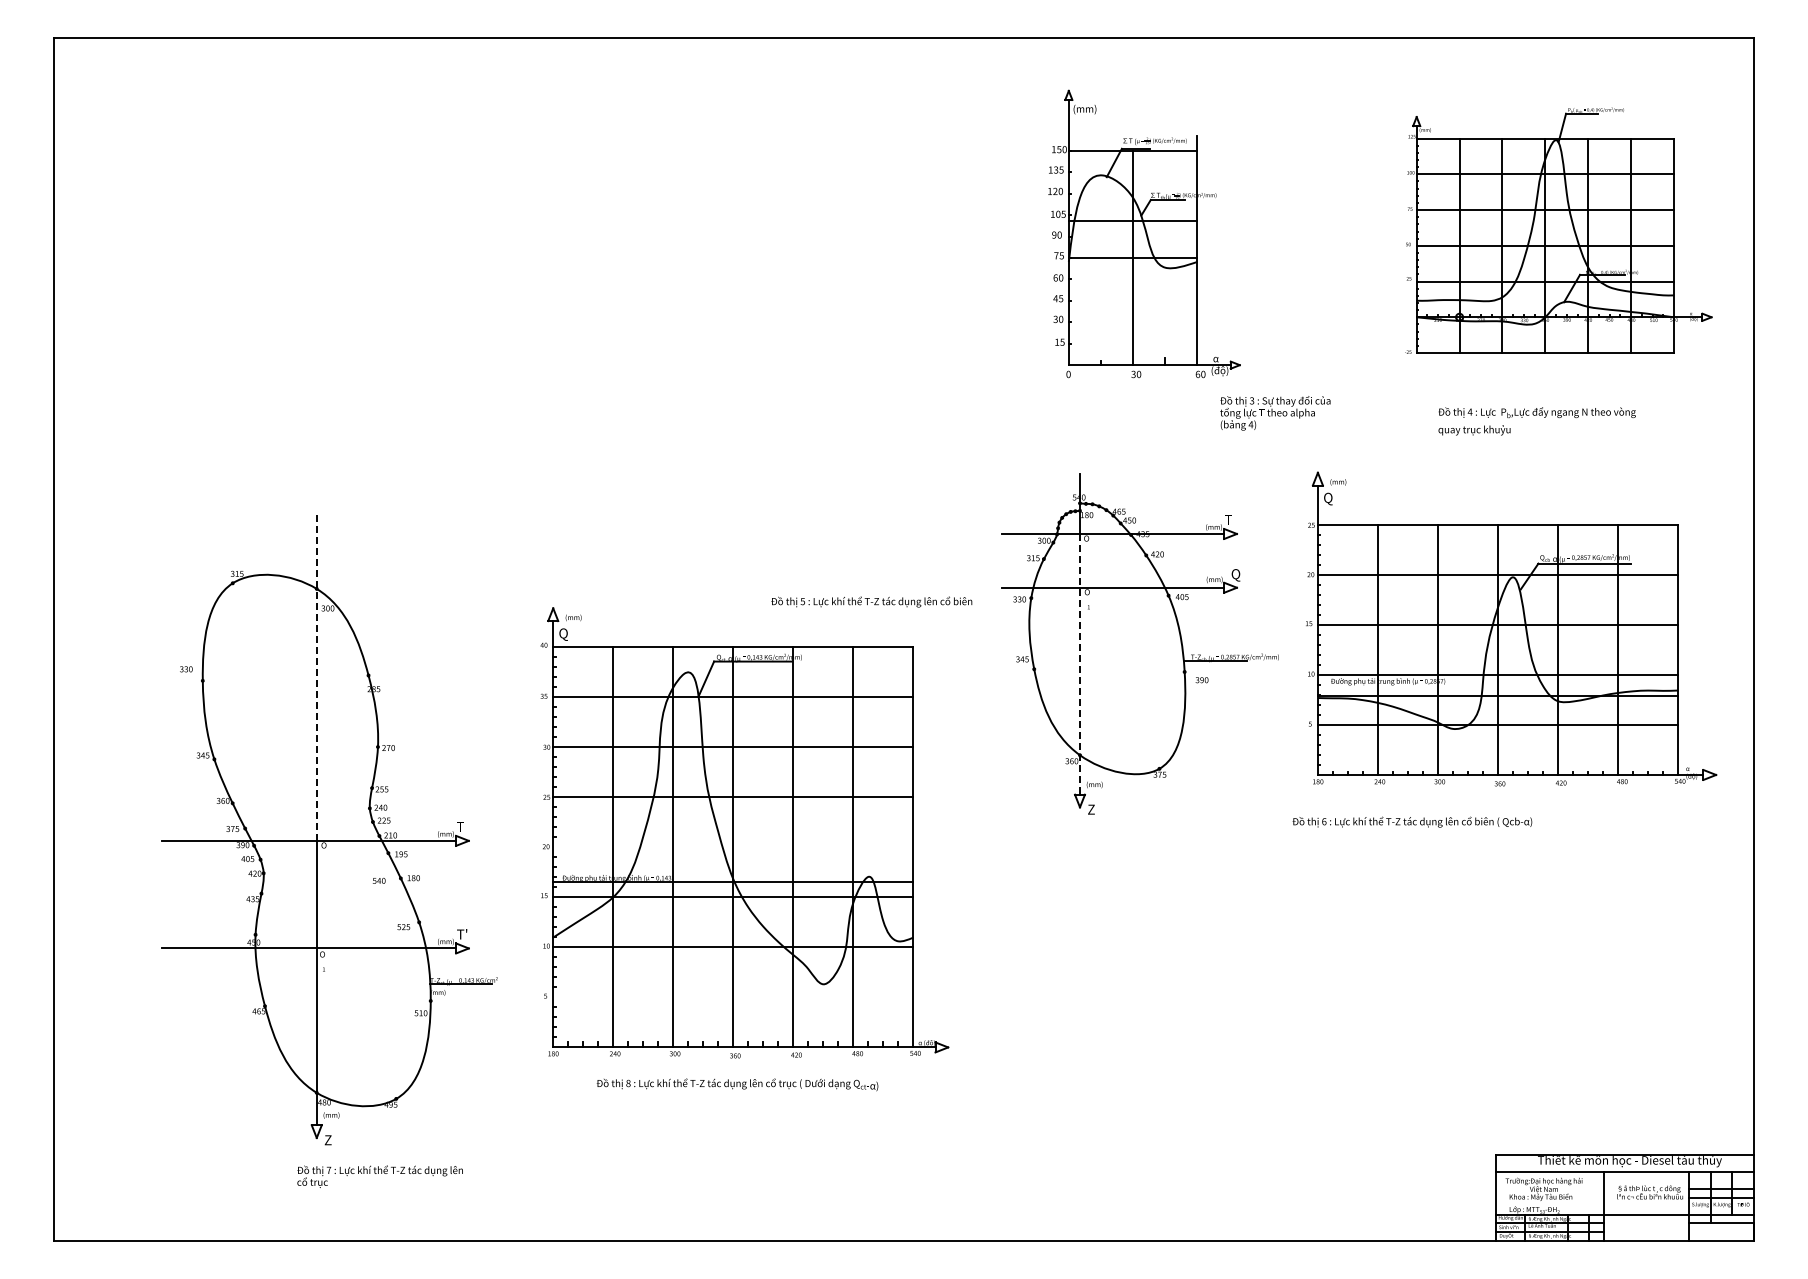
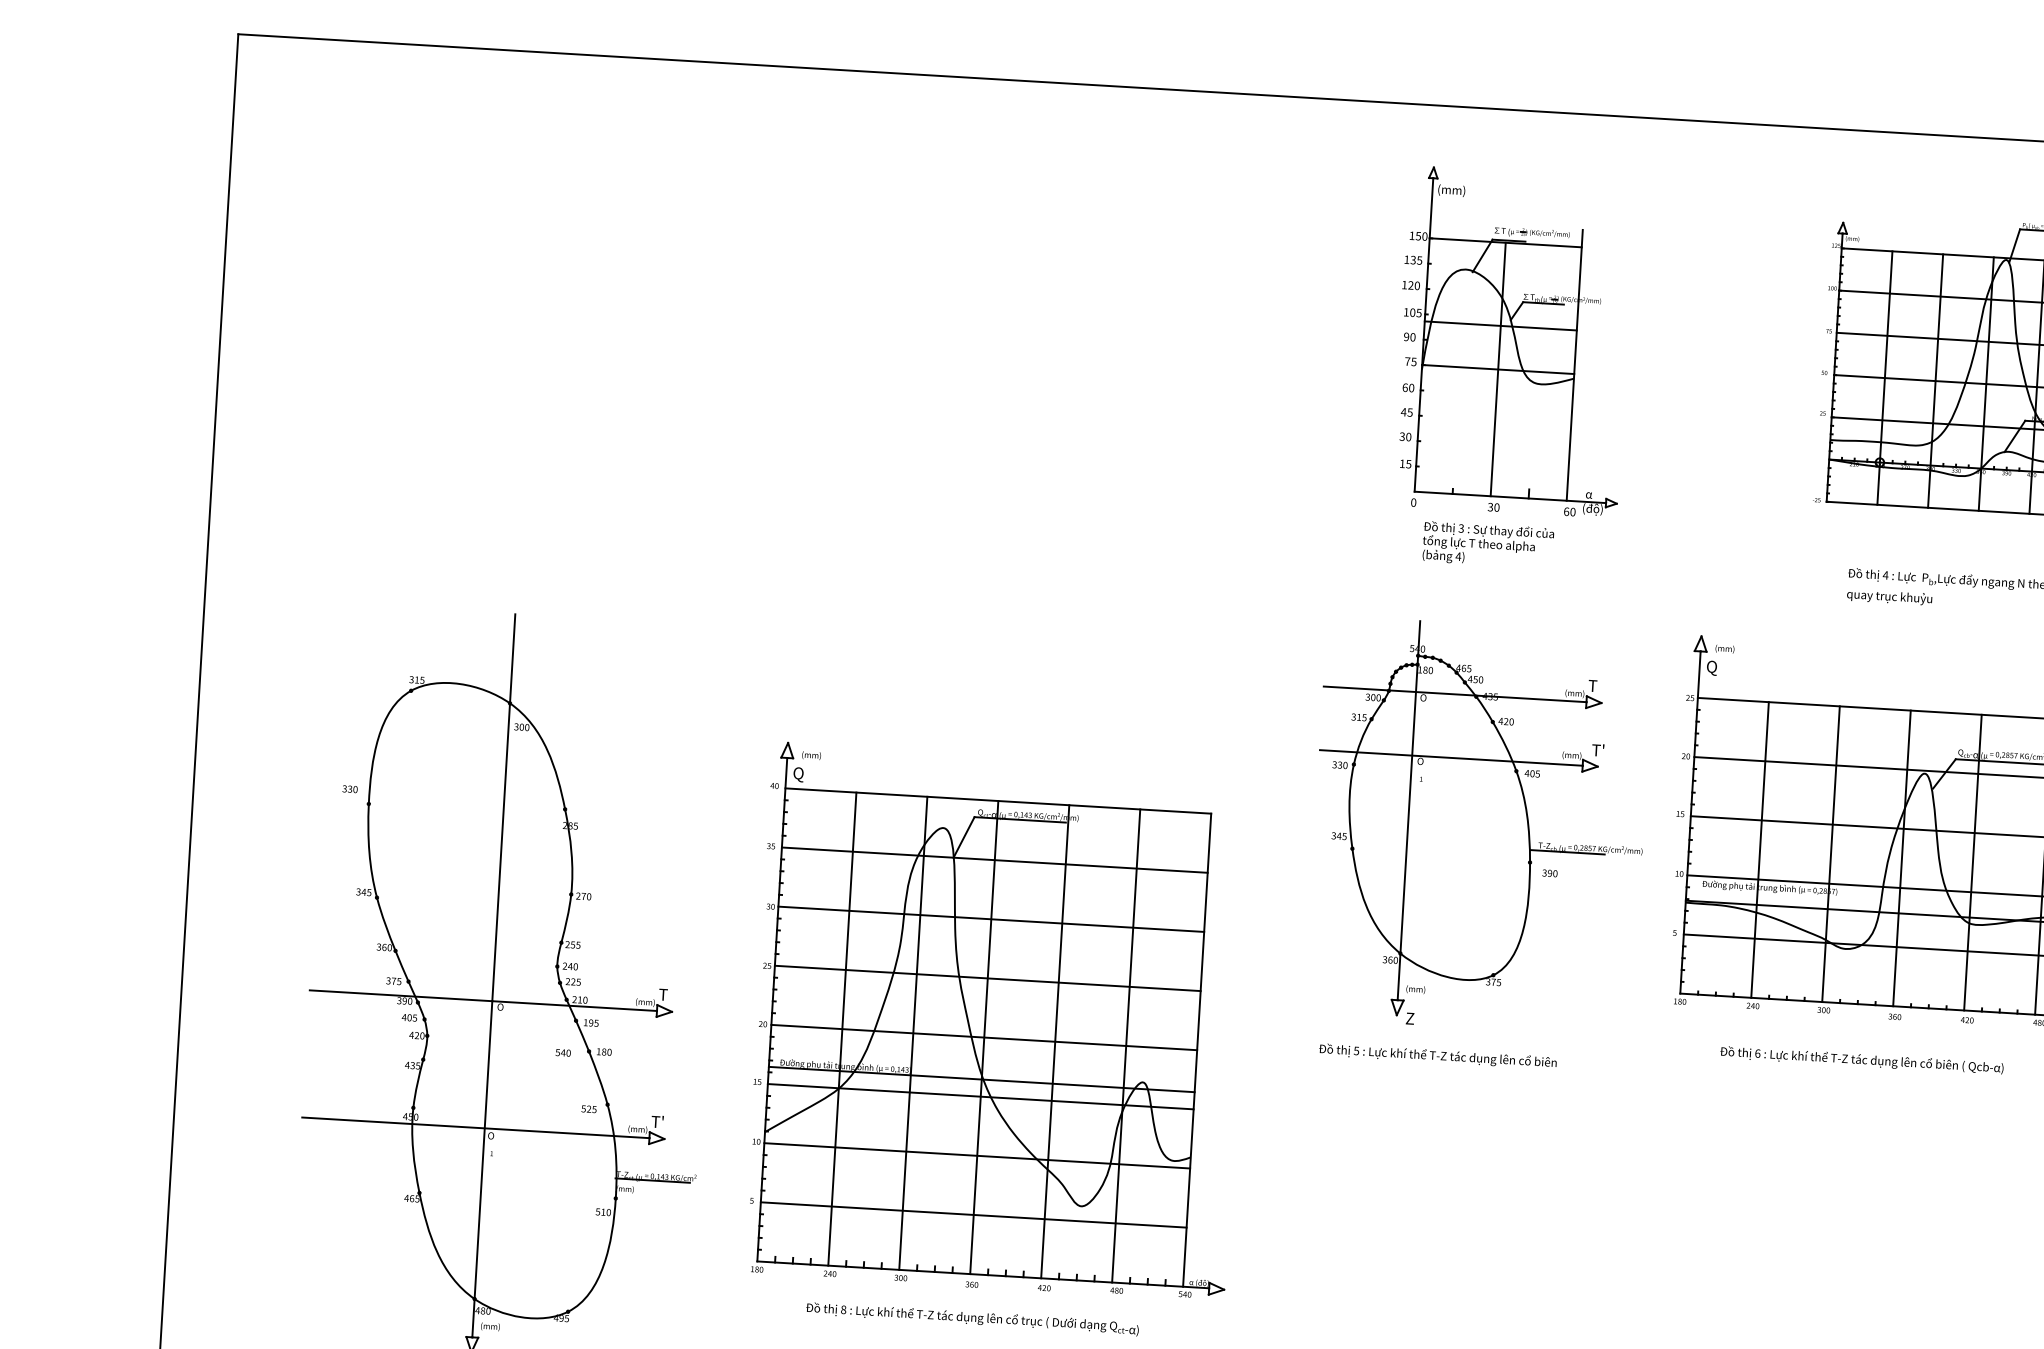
text: (1275, 413) -> (1488, 545), moved
text: (1236, 574) -> (1598, 750), Q -> T'
text: (871, 601) -> (1437, 1055), moved
line: (1080, 664) -> (1407, 846), dashed -> solid
line: (316, 677) -> (503, 808), dashed -> solid
text: (1412, 821) -> (1862, 1059), moved
line: (733, 846) -> (984, 1037), added
line: (733, 996) -> (973, 1214), added

